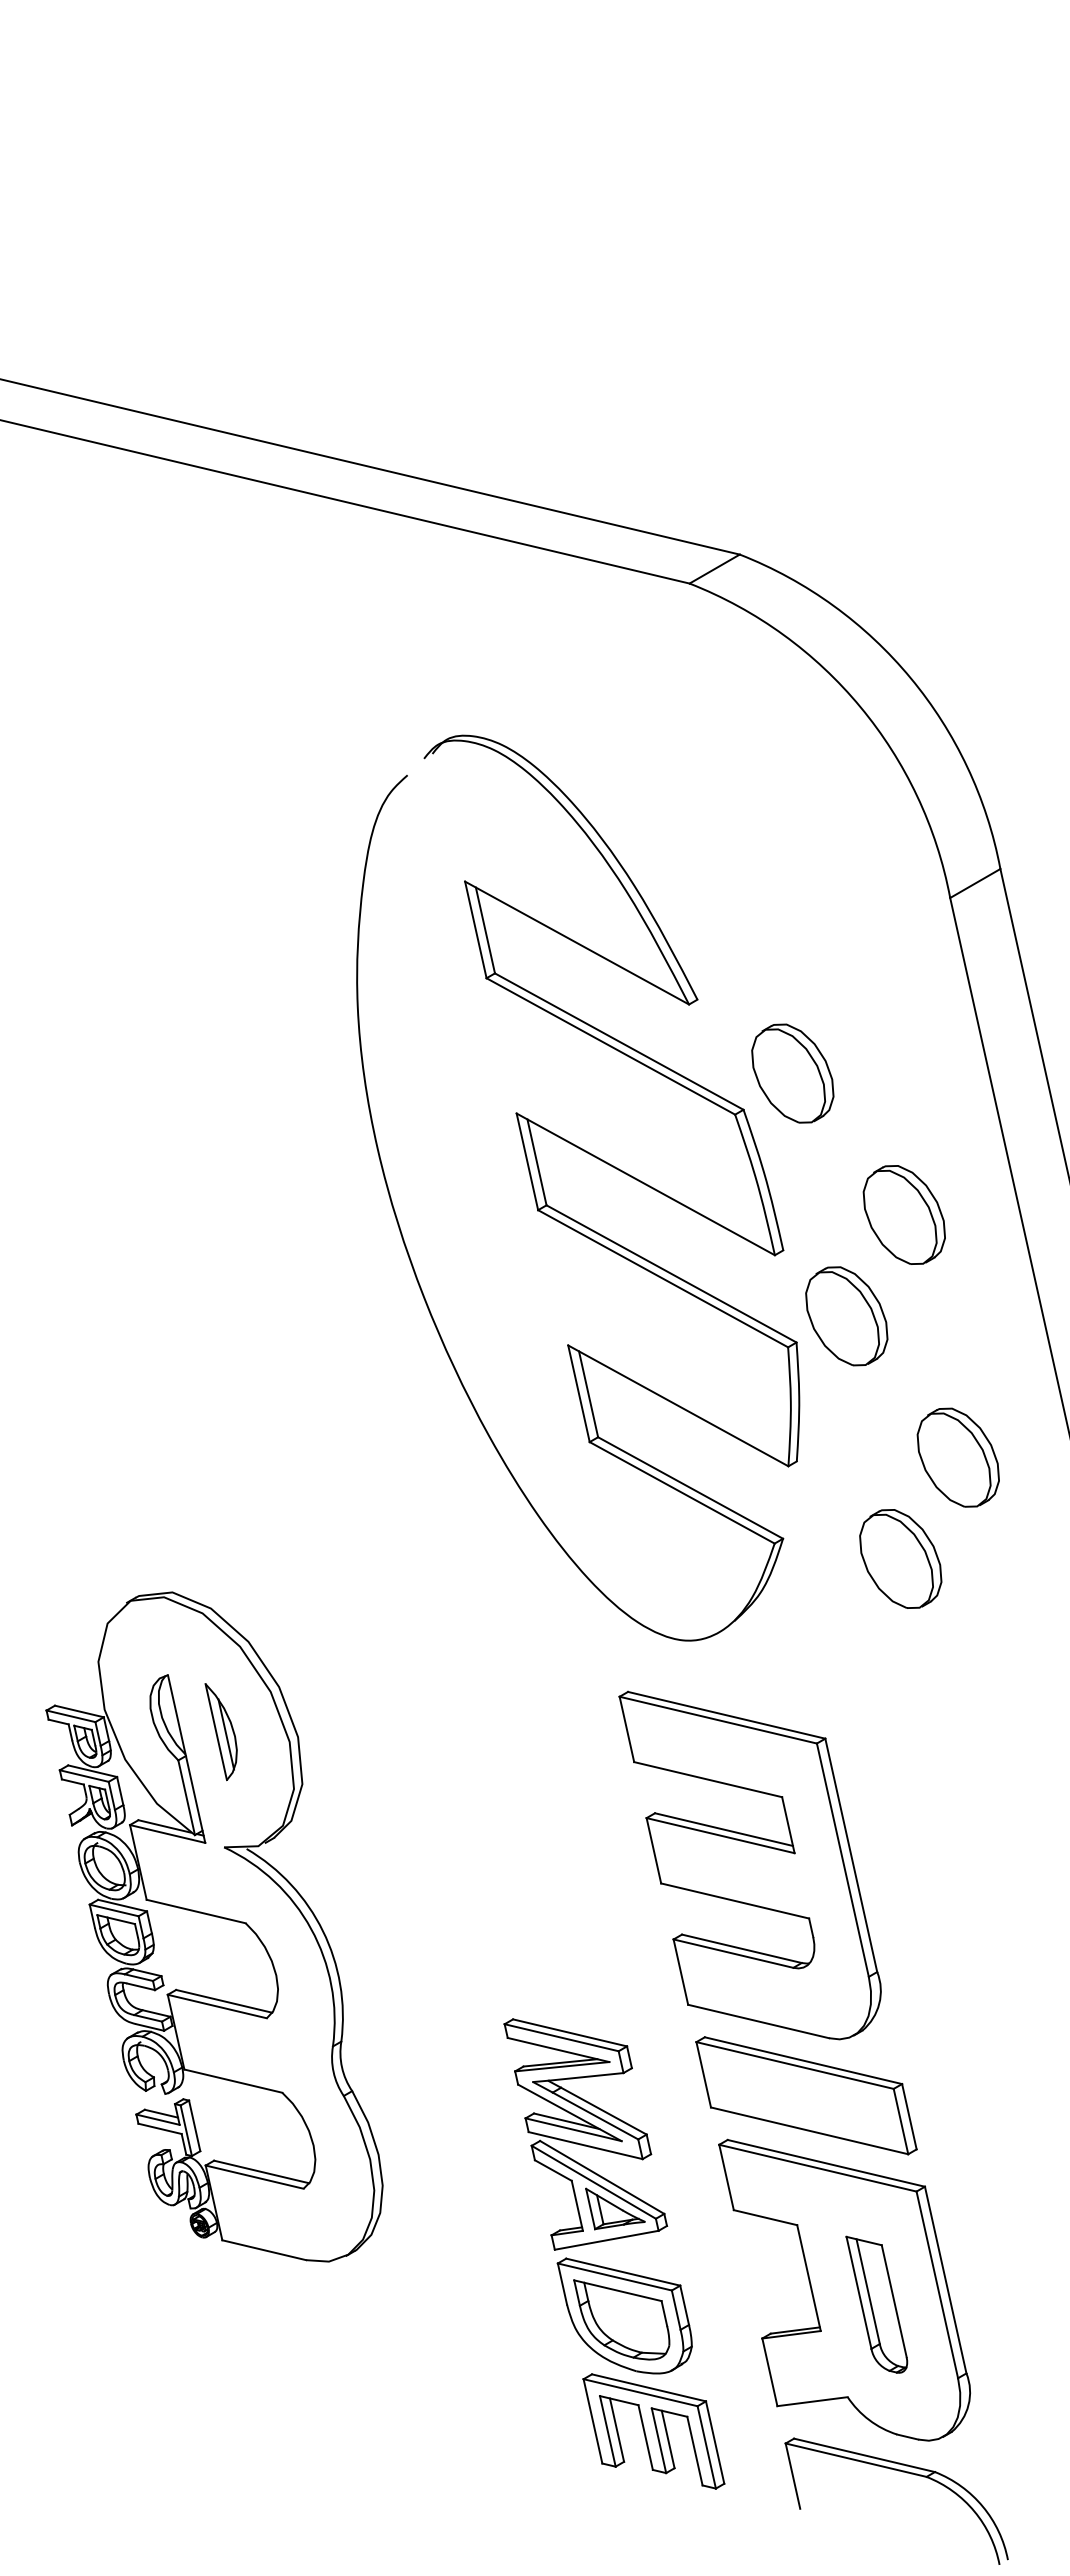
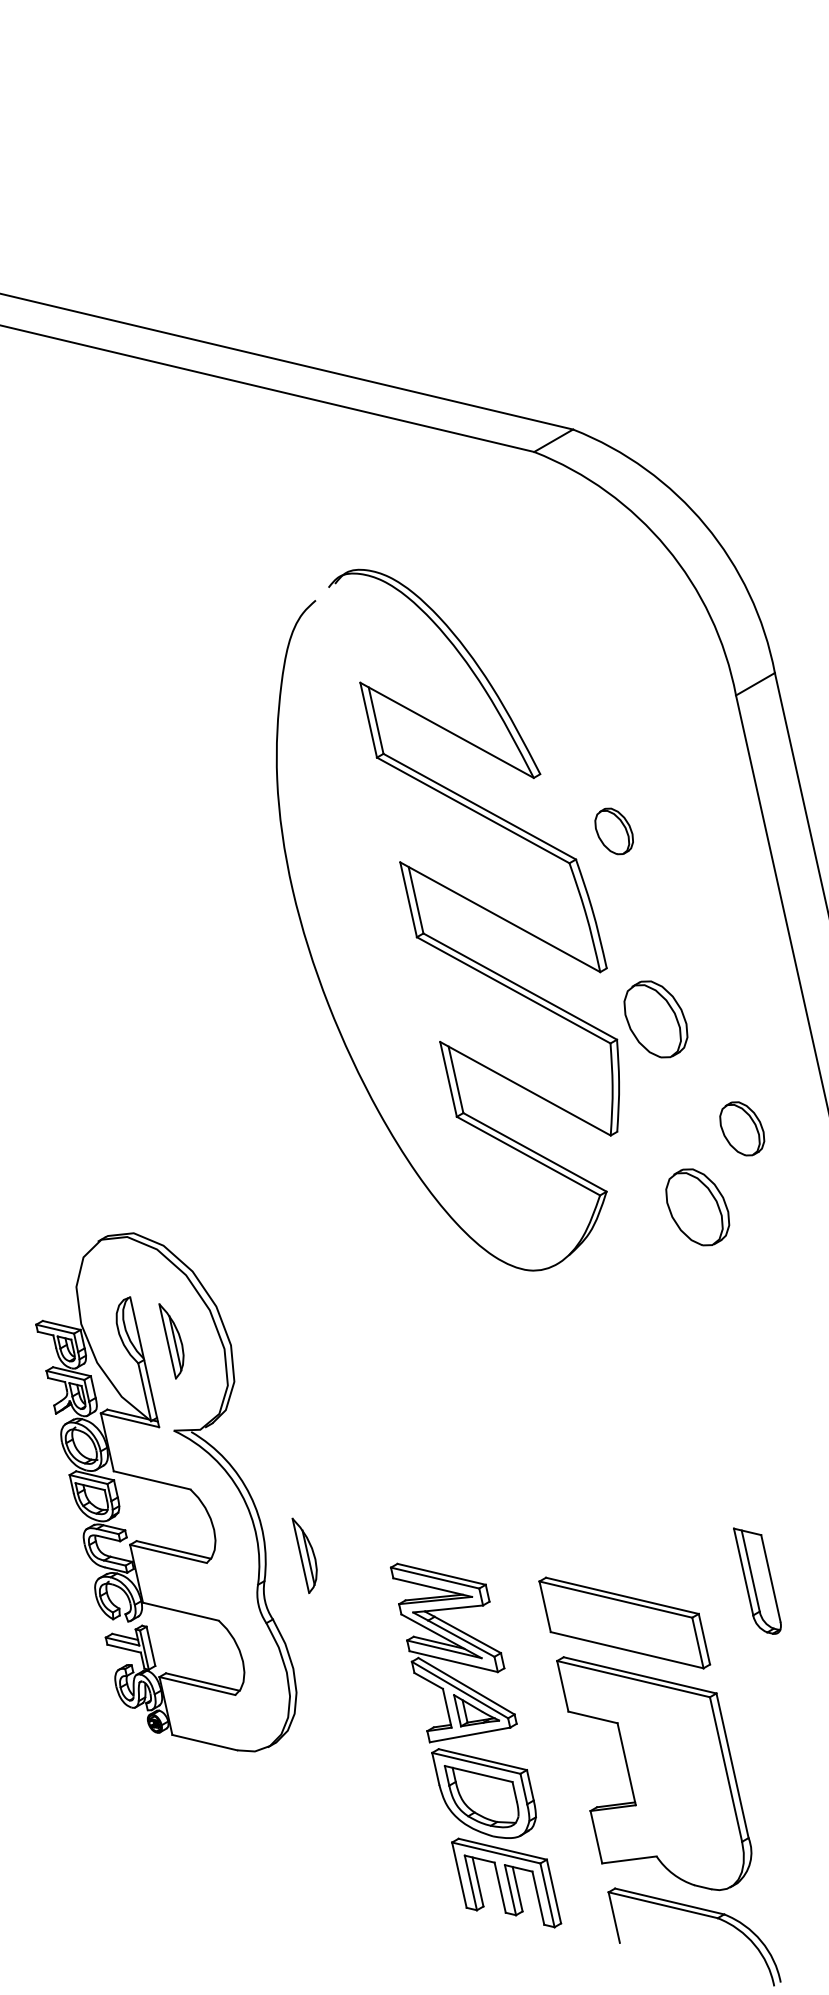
part: (792, 1073) -> (613, 831), size x0.6
part: (903, 1214) -> (699, 940), removed
part: (957, 1457) -> (741, 1128), size x0.7
part: (749, 1865) -> (580, 1444), removed
part: (392, 2009) -> (304, 1556), added
part: (876, 2304) -> (757, 1581), moved

